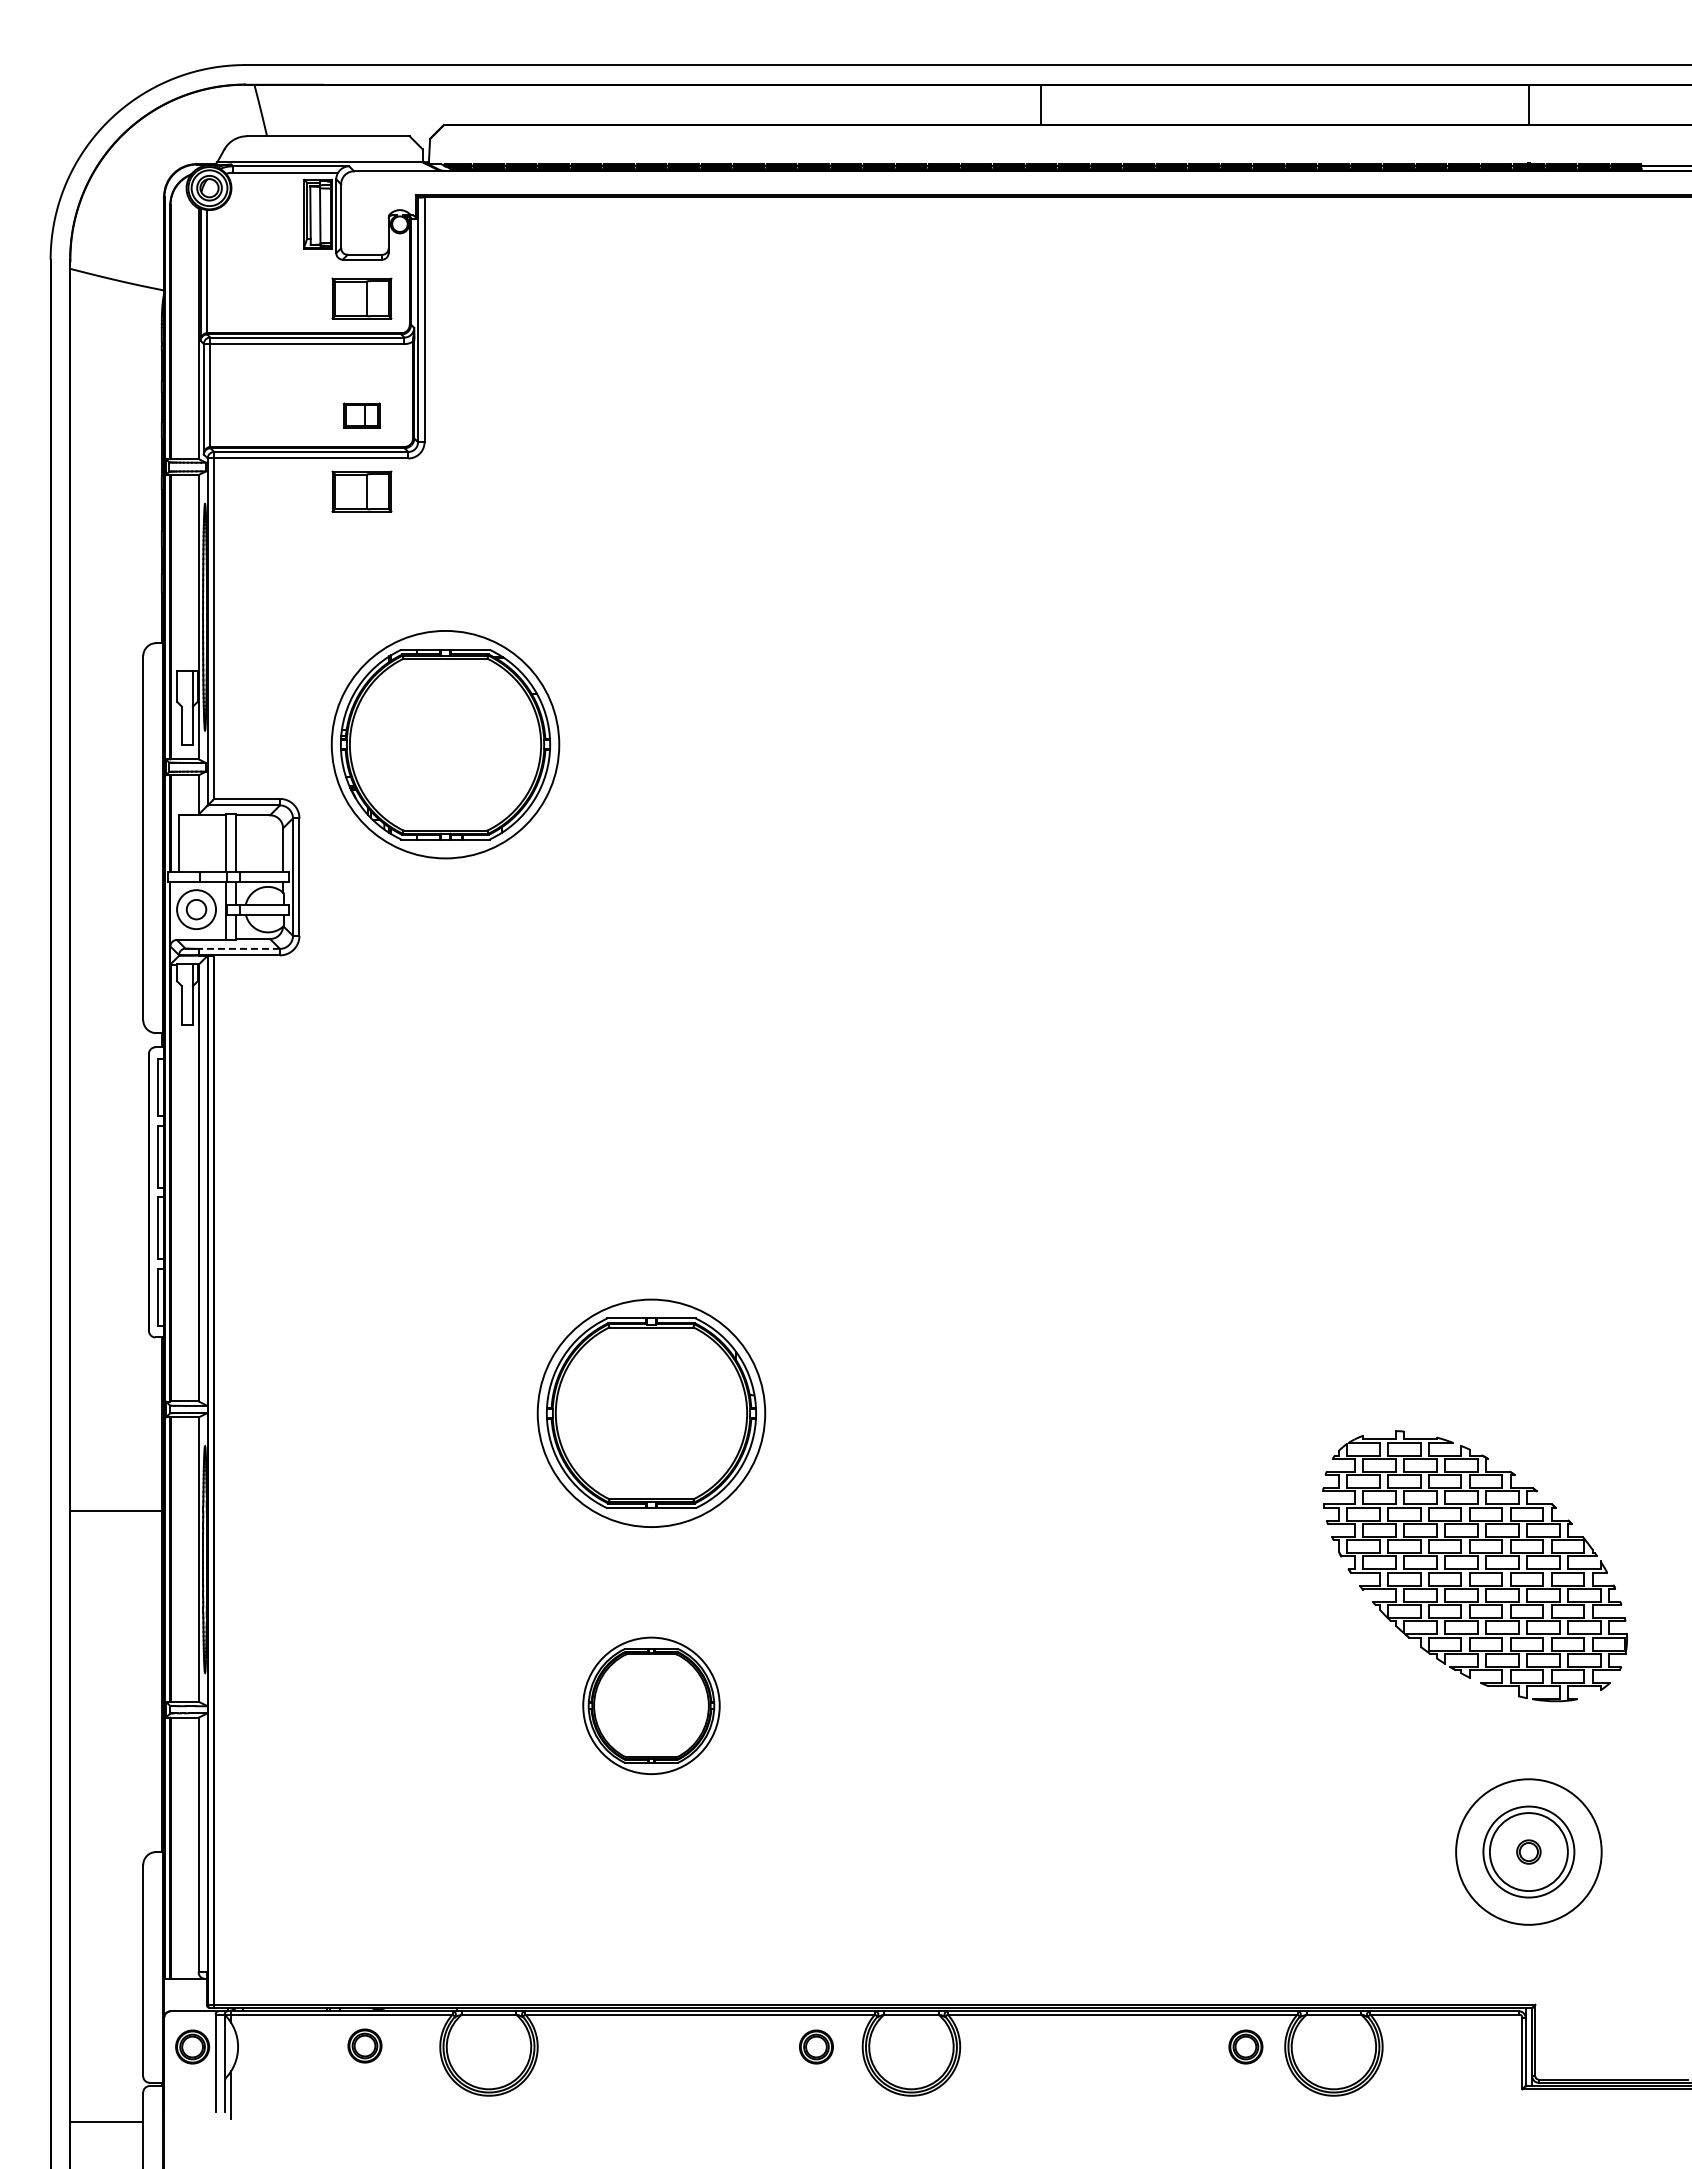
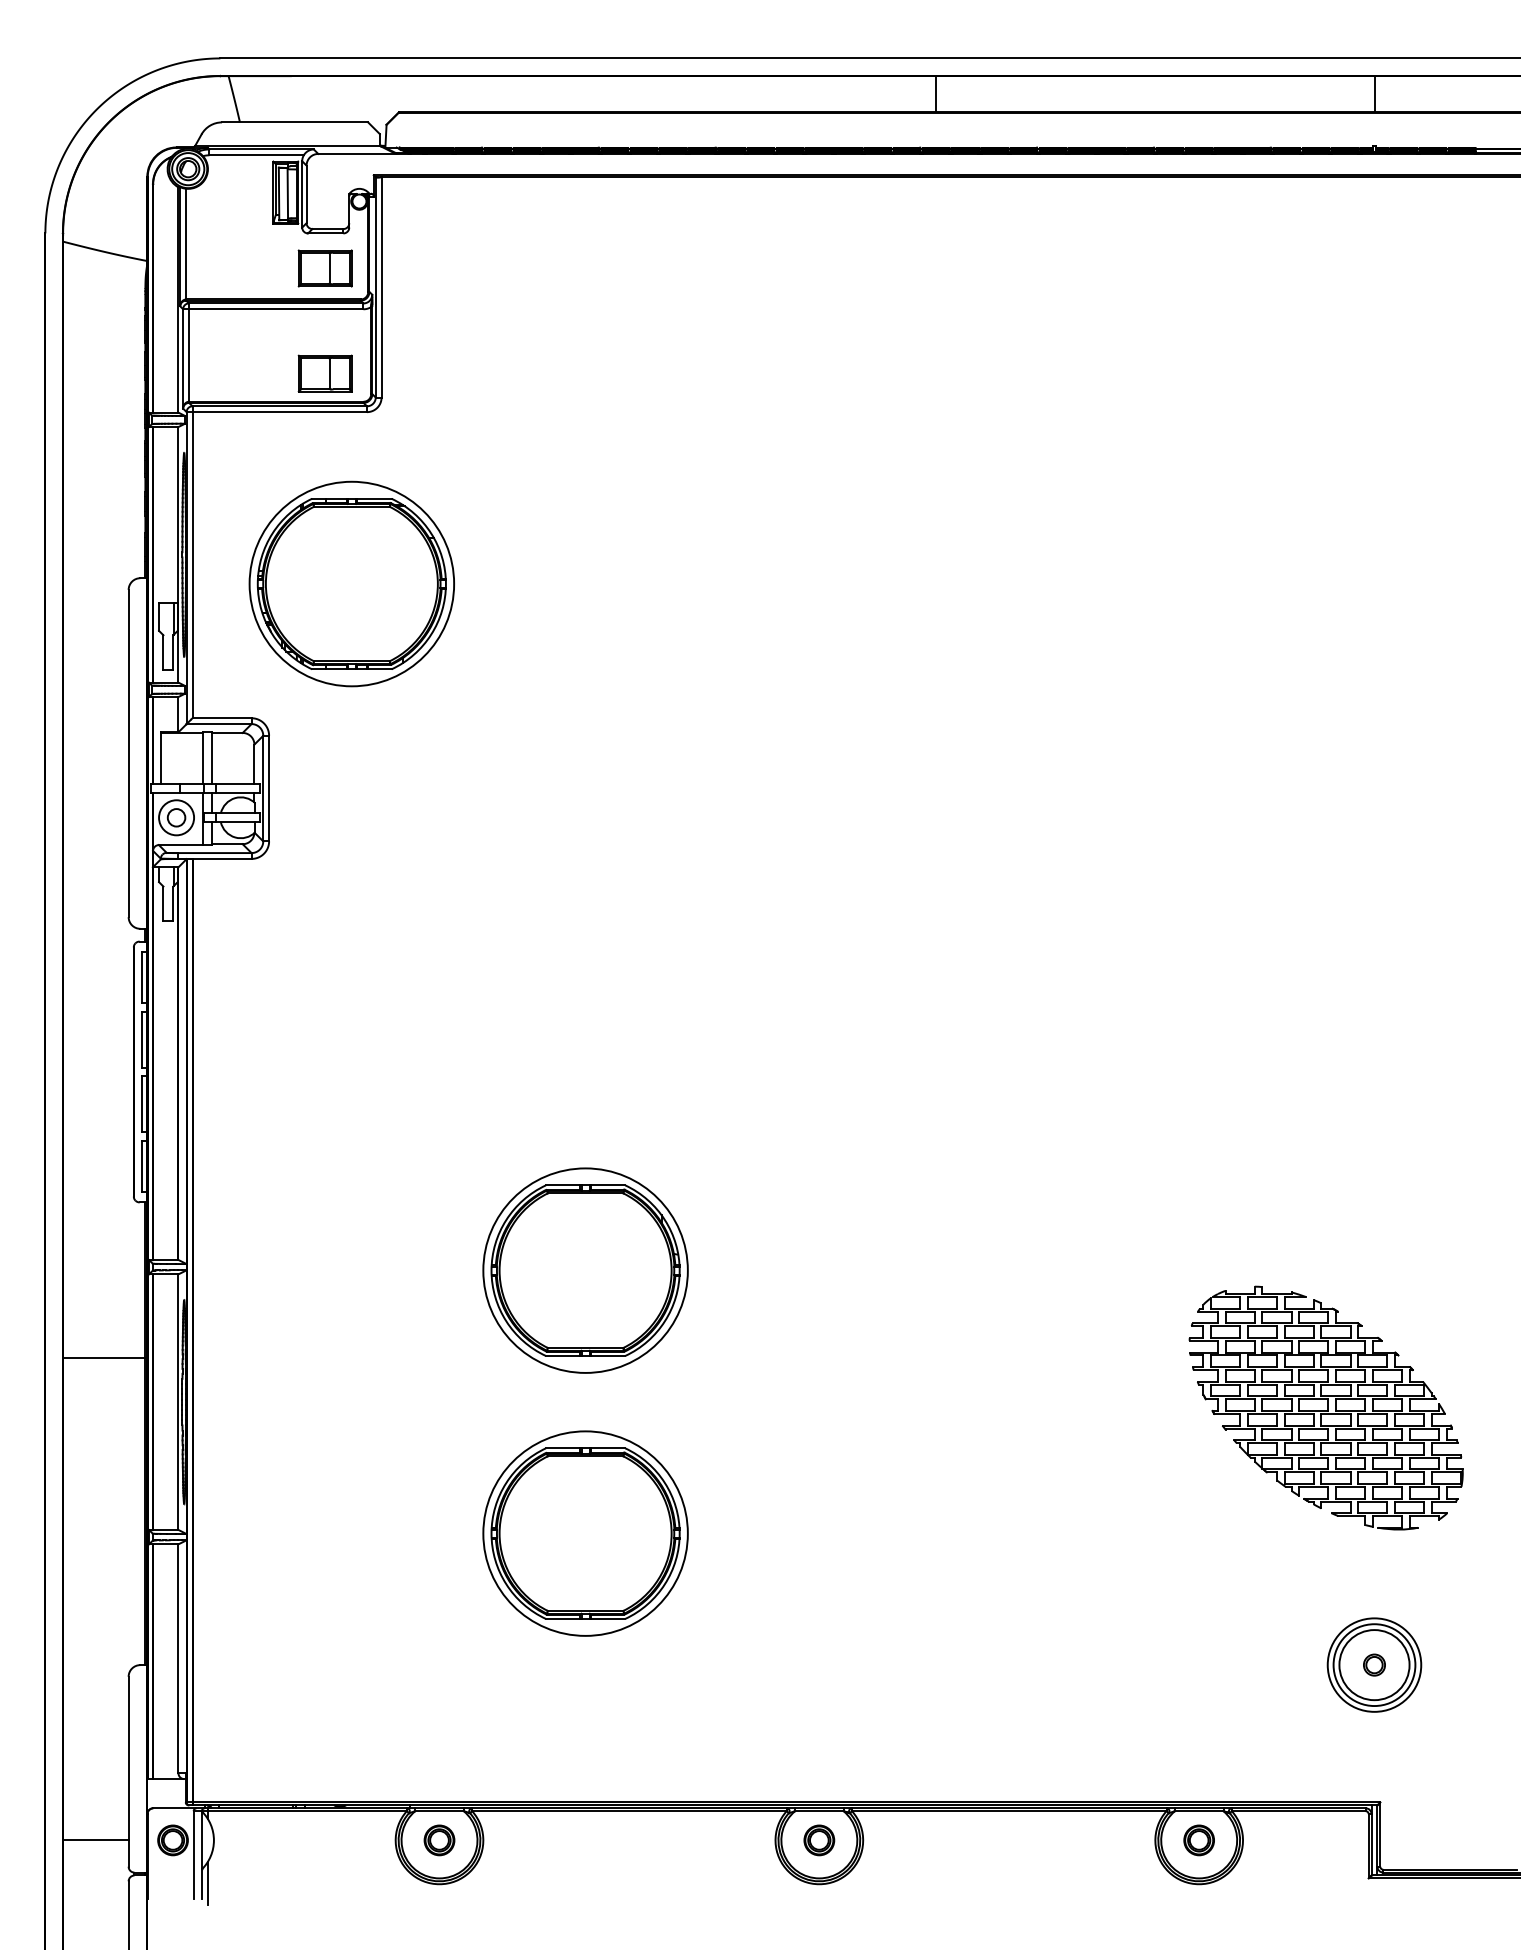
part: (361, 415) -> (324, 373), size x1.67
part: (361, 491) -> (324, 441), removed
part: (445, 744) -> (351, 583), moved
line: (238, 948) -> (214, 852), dashed -> solid
part: (651, 1705) -> (585, 1533), size x1.67
circle: (1528, 1852) -> (1374, 1665), size x0.71
part: (364, 2045) -> (439, 1839), moved
part: (816, 2046) -> (819, 1839), moved
part: (1245, 2046) -> (1198, 1839), moved
line: (106, 2122) -> (95, 1840), moved

